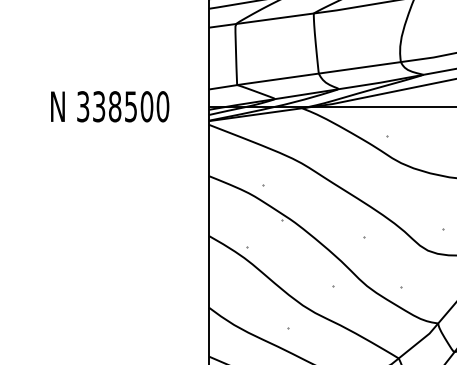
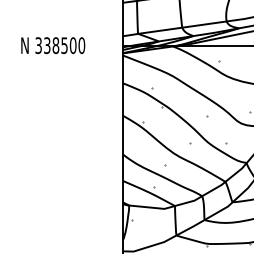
text: (110, 106) -> (53, 45), moved

